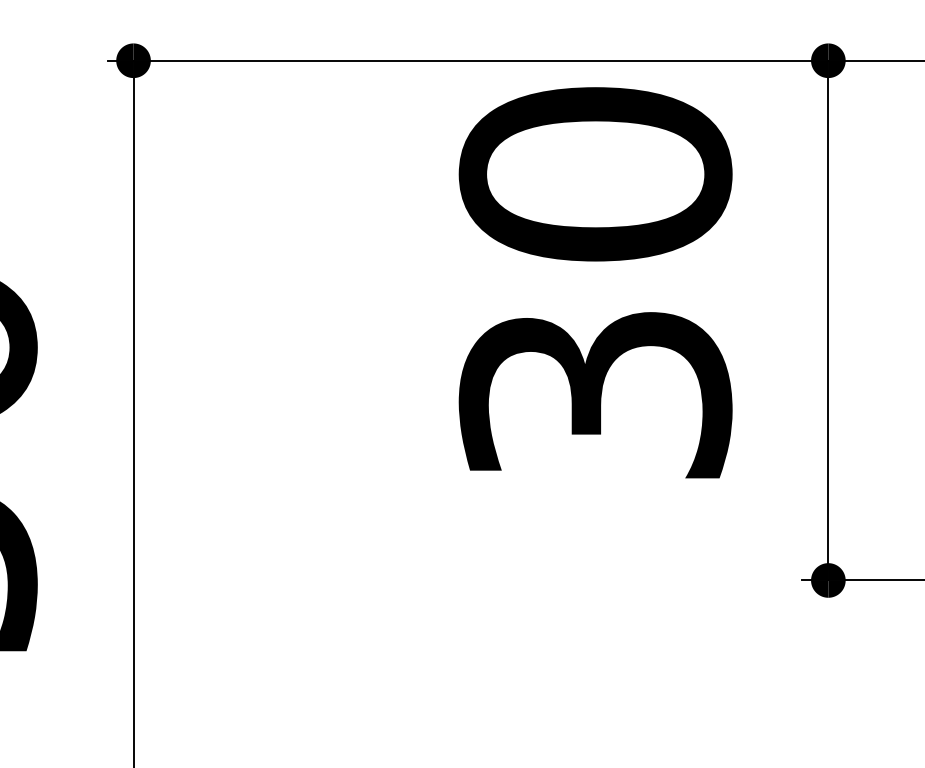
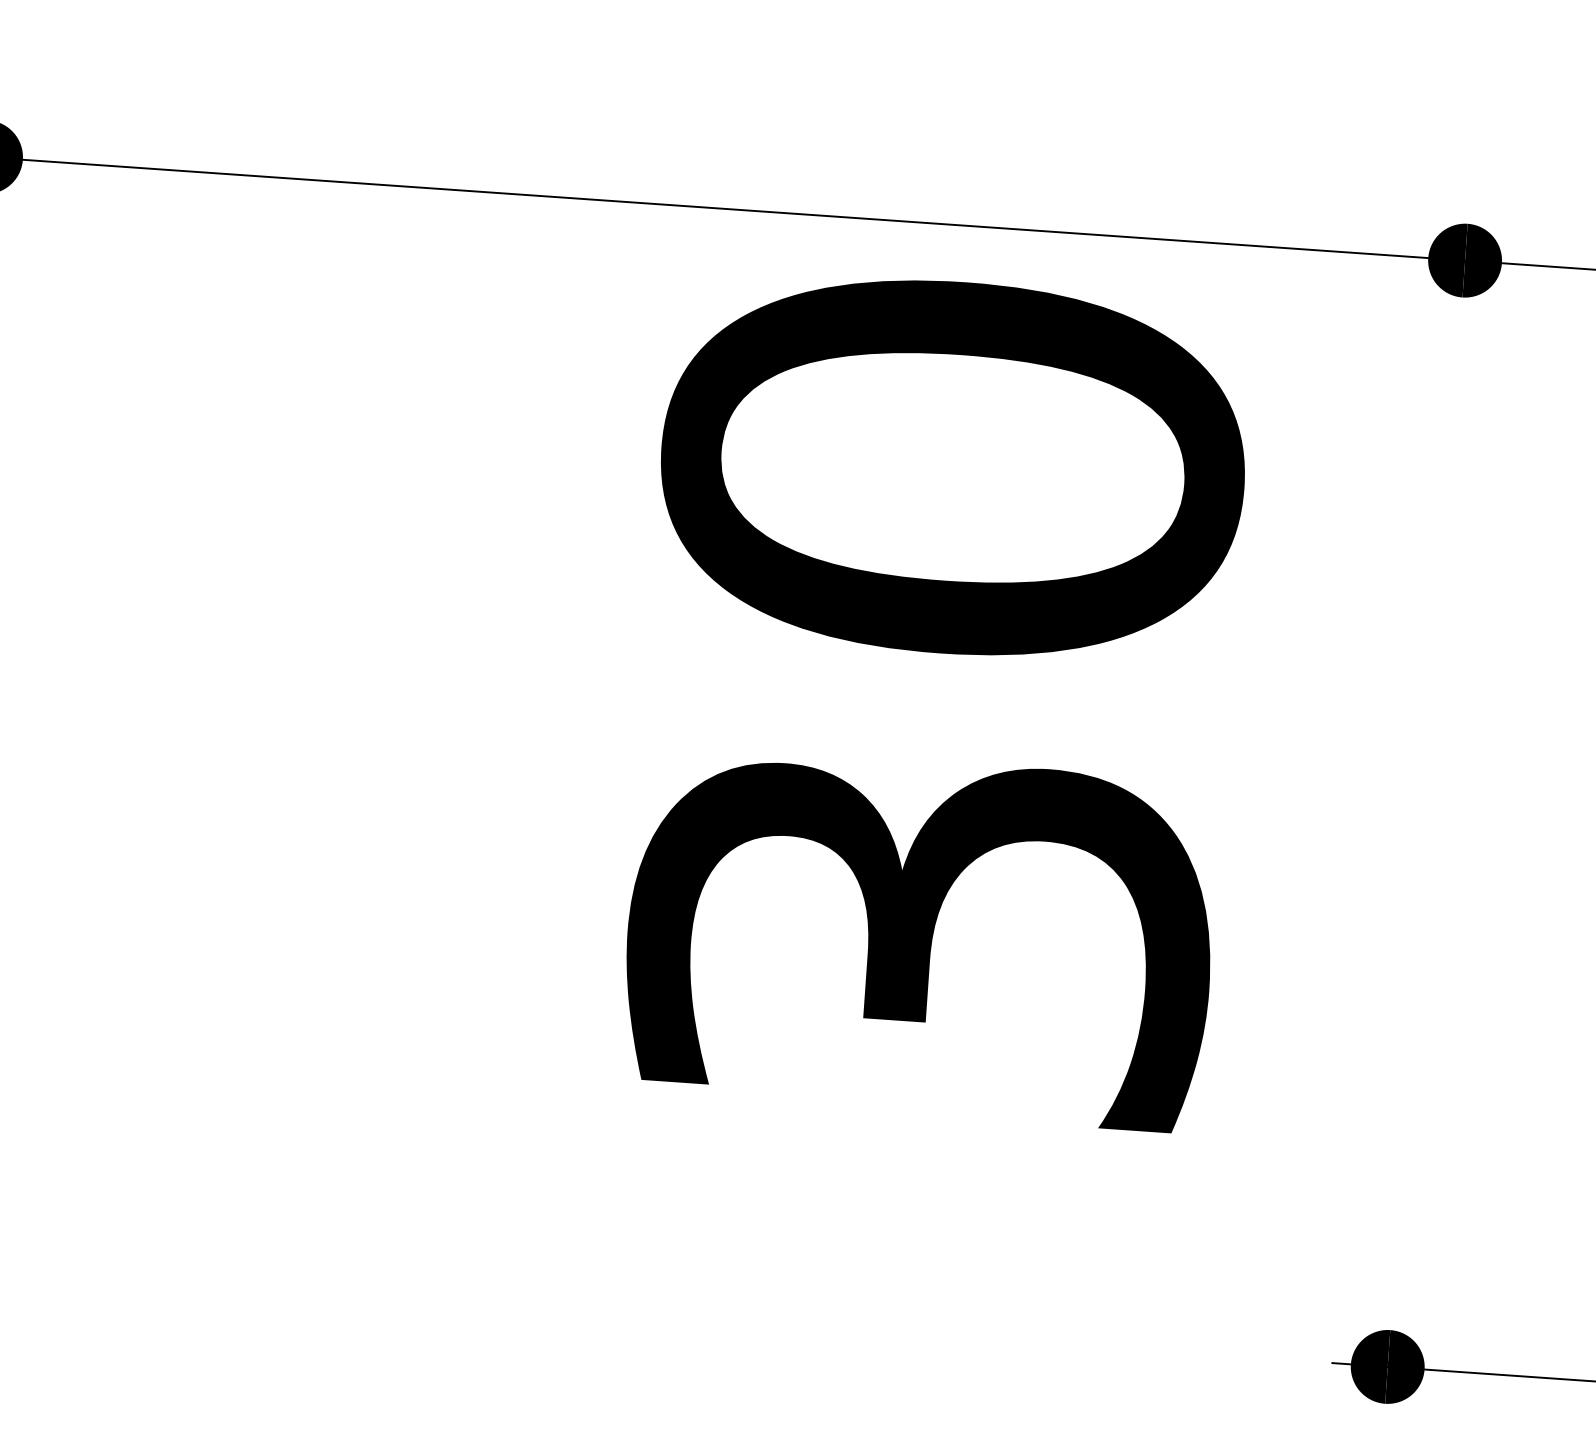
line: (828, 320) -> (1426, 813), removed

